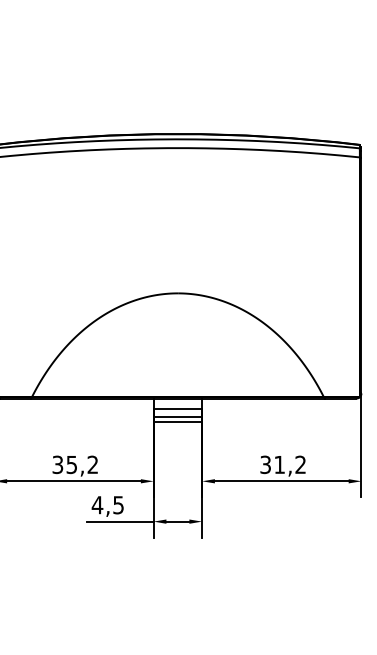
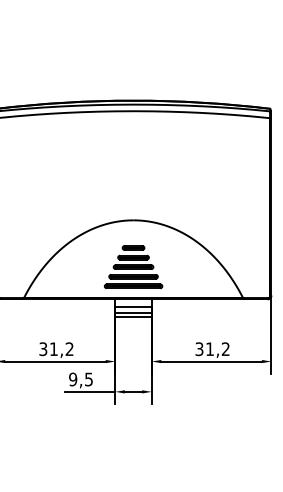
part: (177, 356) -> (133, 267), added
text: (71, 465) -> (53, 349), 35,2 -> 31,2
text: (96, 505) -> (72, 379), 4,5 -> 9,5

